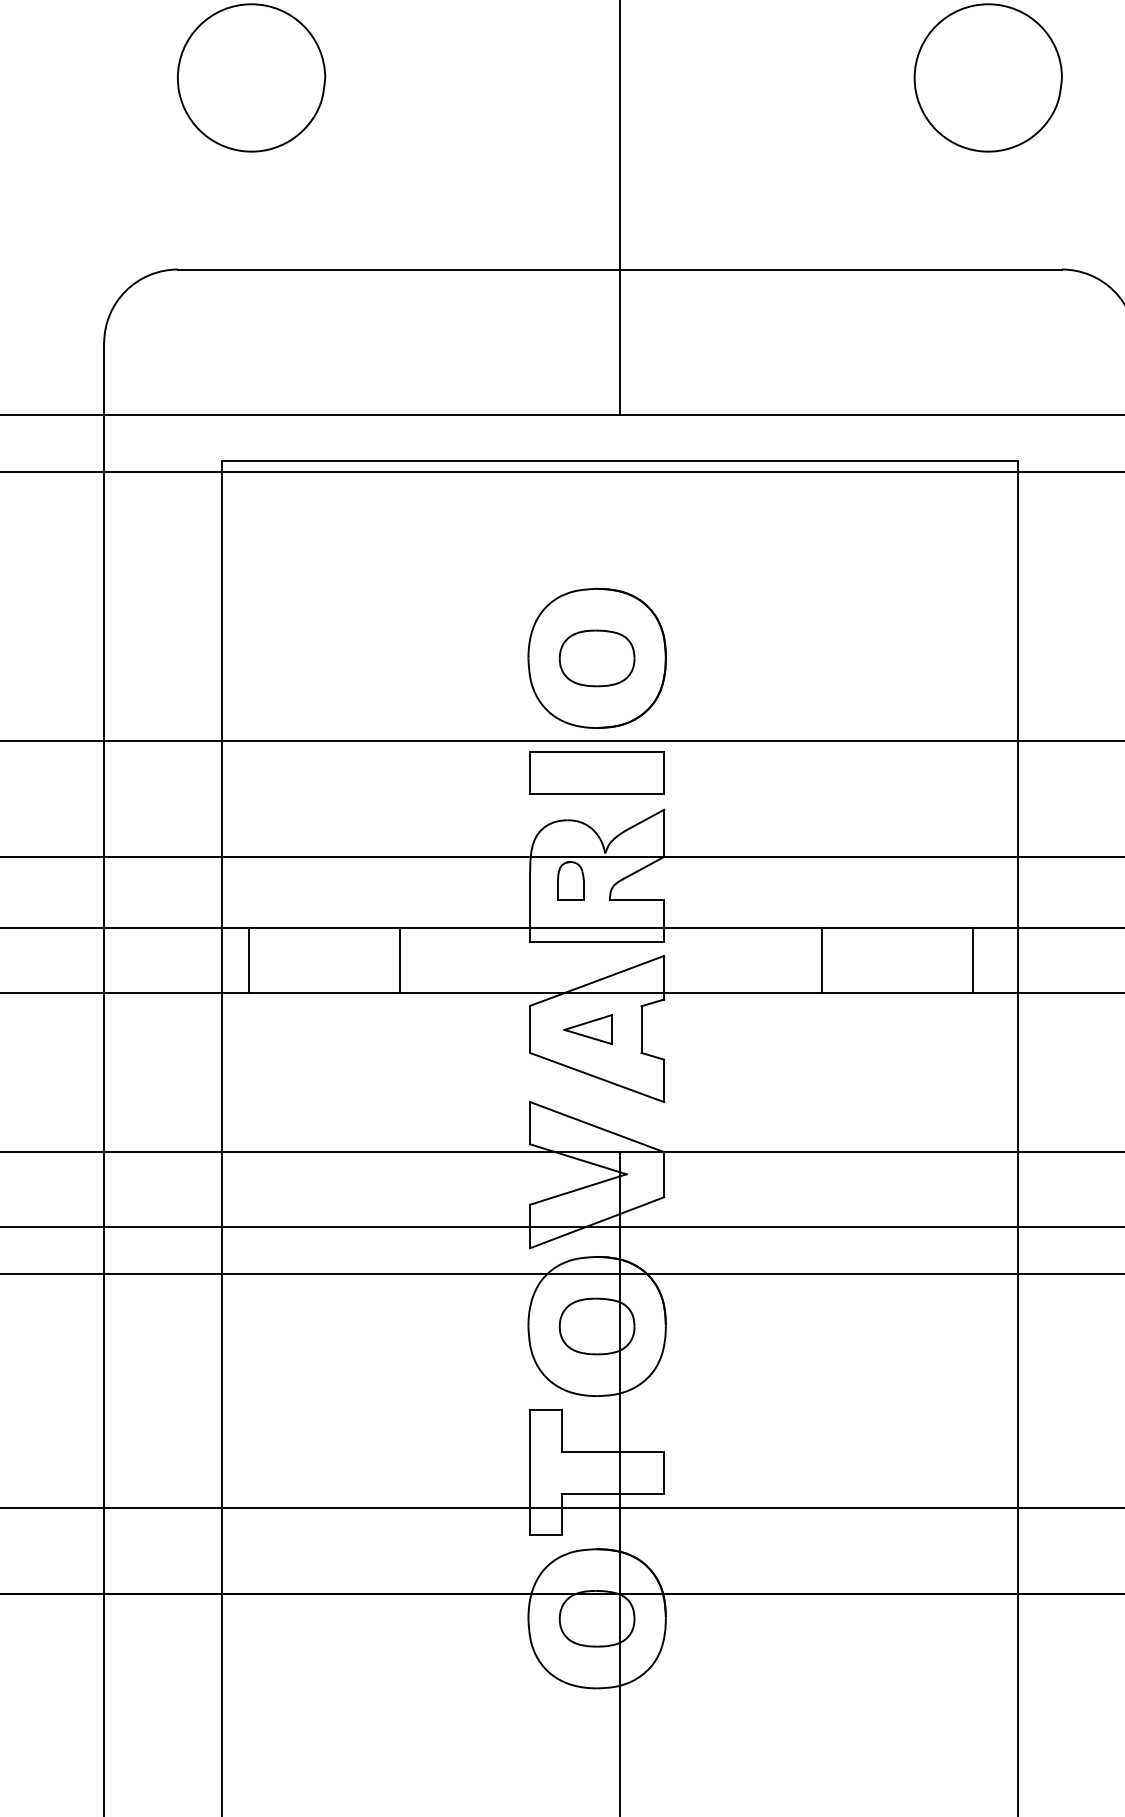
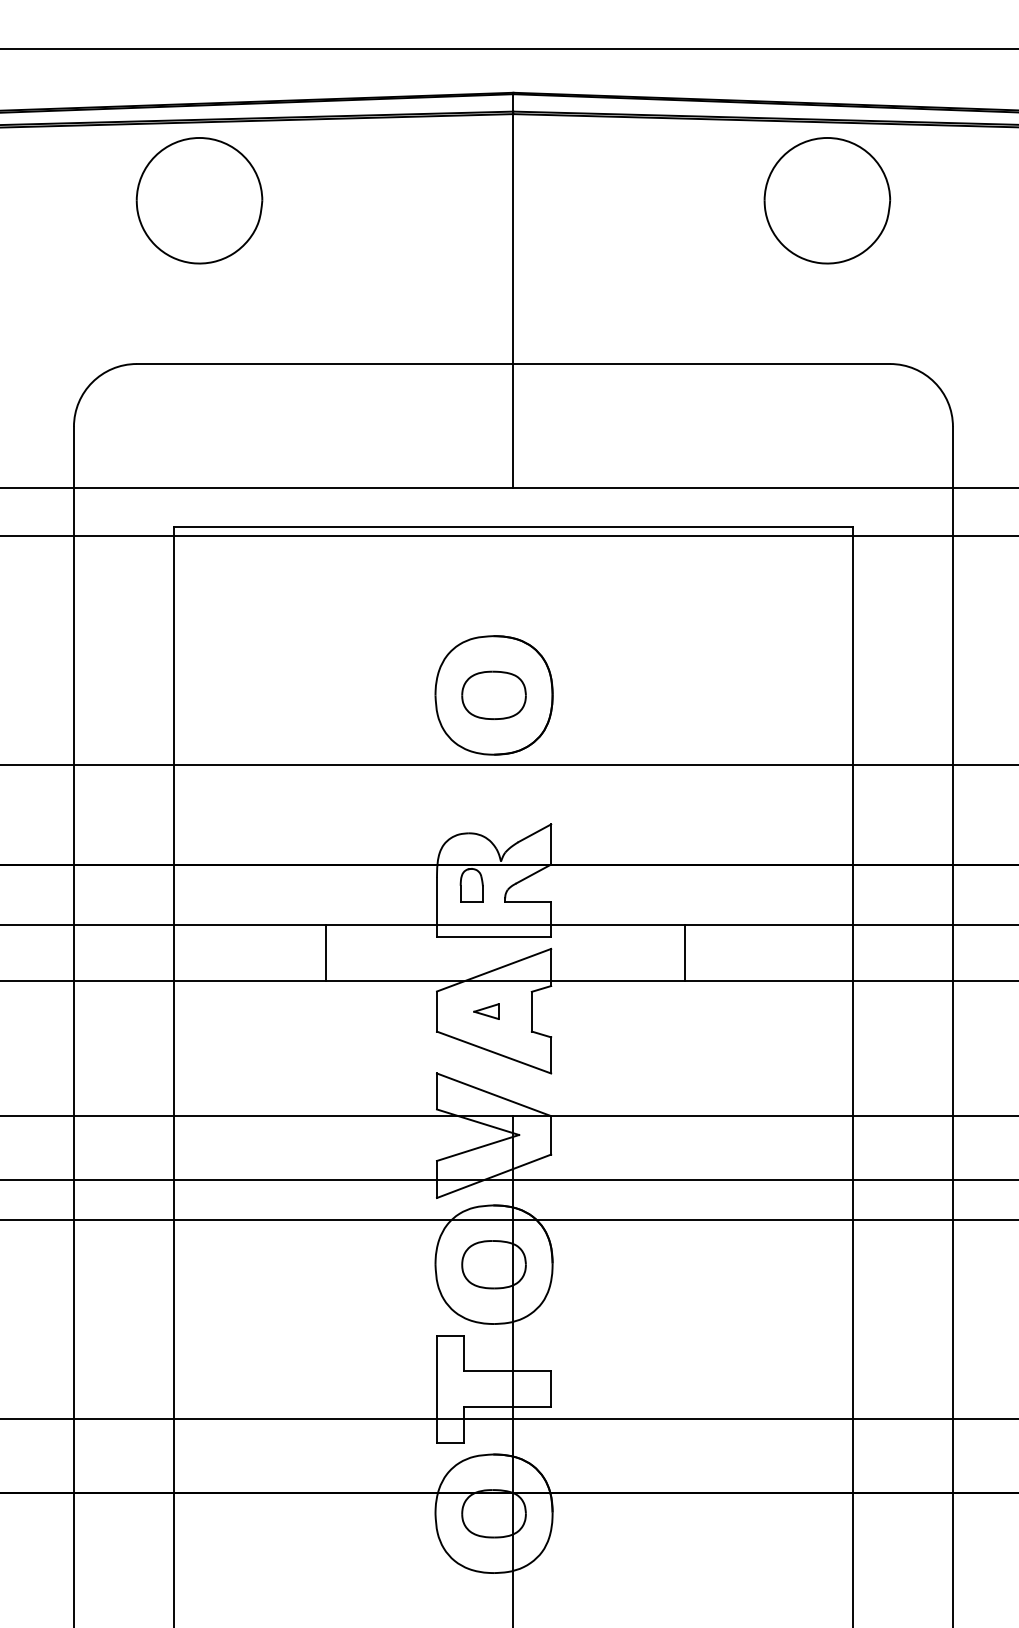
part: (596, 772) -> (493, 792), removed
line: (249, 960) -> (197, 952), removed
line: (973, 960) -> (814, 952), removed
part: (588, 1029) -> (486, 1011), size x0.6

